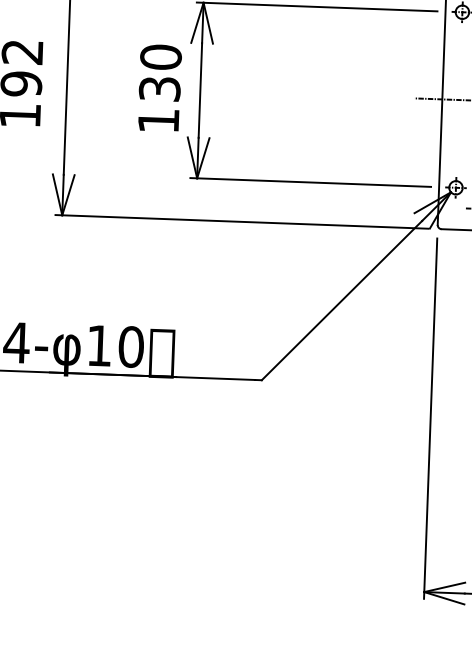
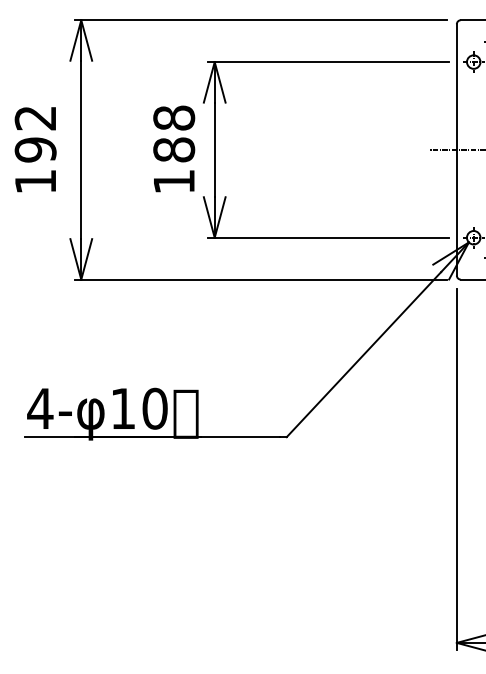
text: (160, 72) -> (174, 133), 130 -> 188

